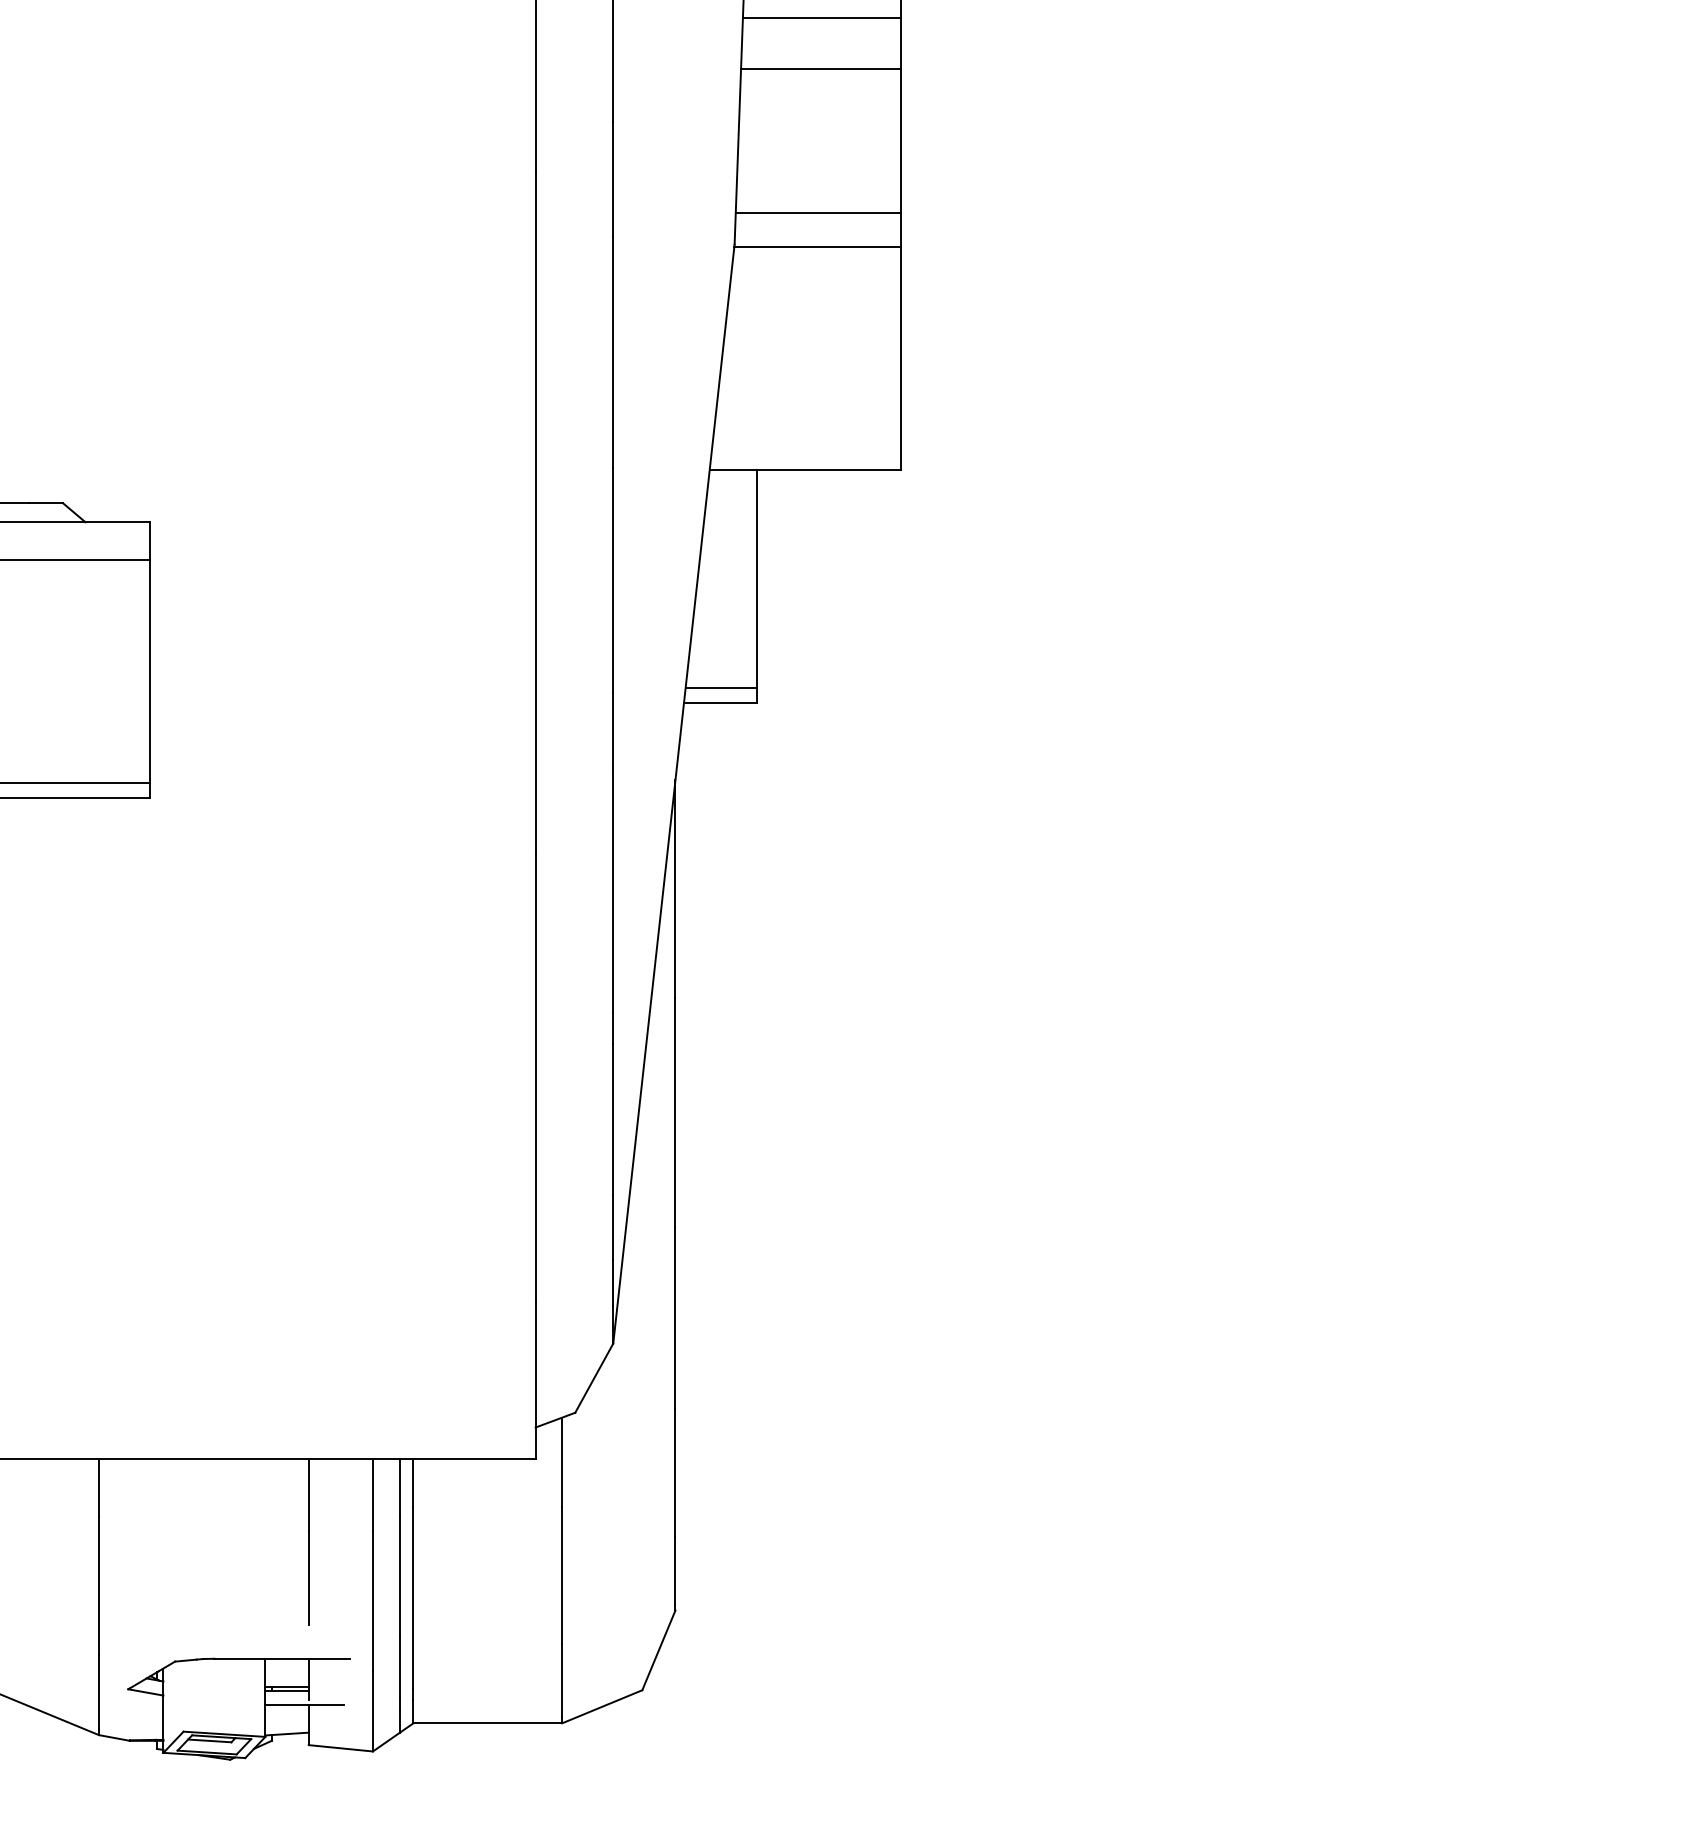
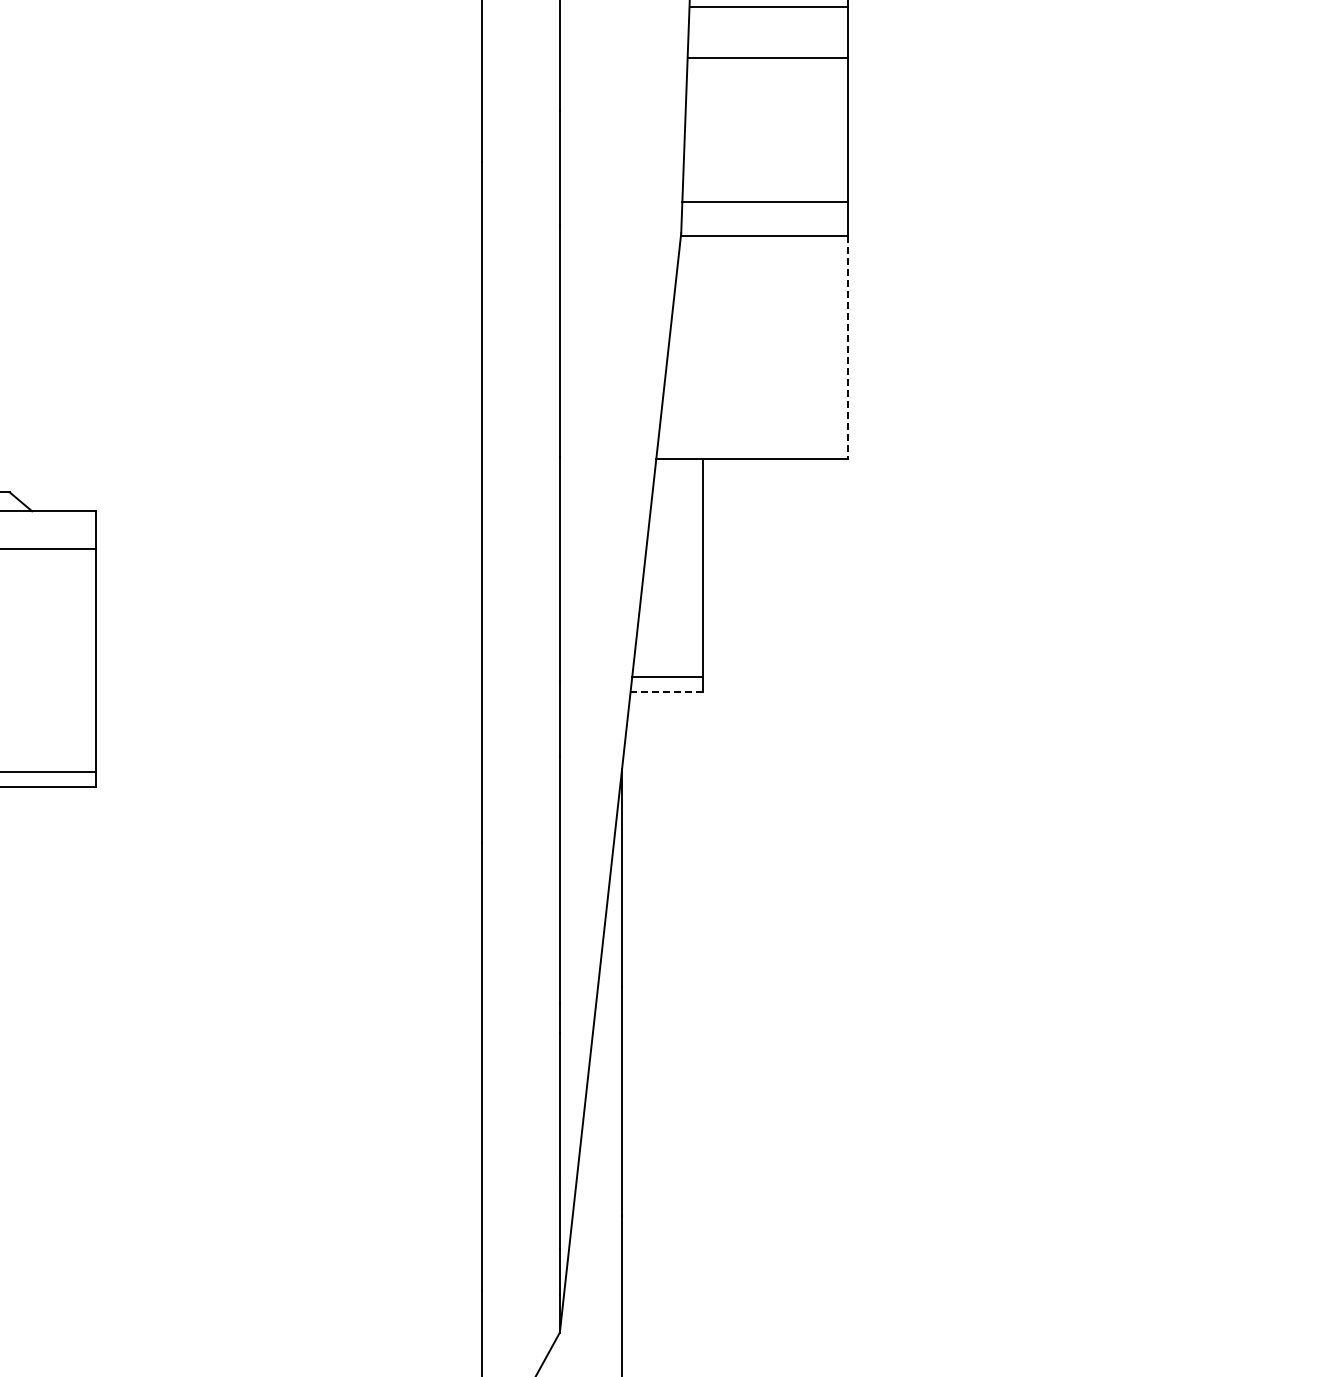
line: (901, 358) -> (848, 347), solid -> dashed
line: (719, 703) -> (666, 692), solid -> dashed

